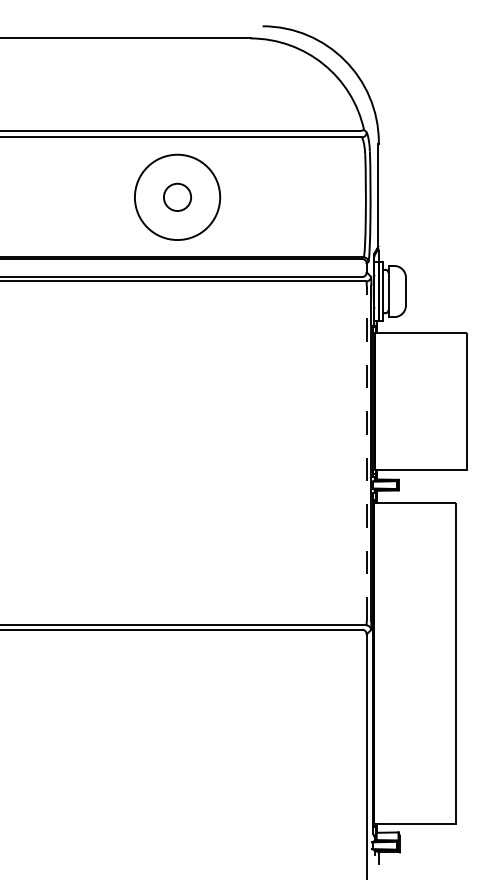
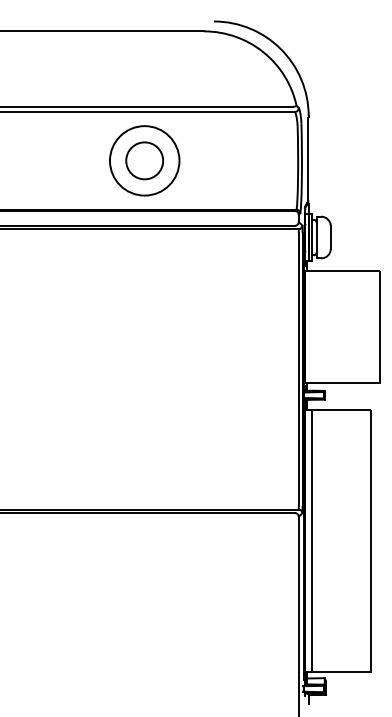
circle: (177, 196) -> (144, 160), size x1.67
line: (366, 452) -> (298, 368), dashed -> solid
line: (383, 663) -> (312, 540), added

